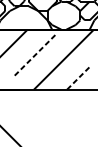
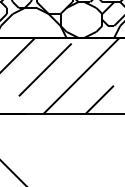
line: (35, 54) -> (45, 69), dashed -> solid
line: (78, 78) -> (100, 99), dashed -> solid

